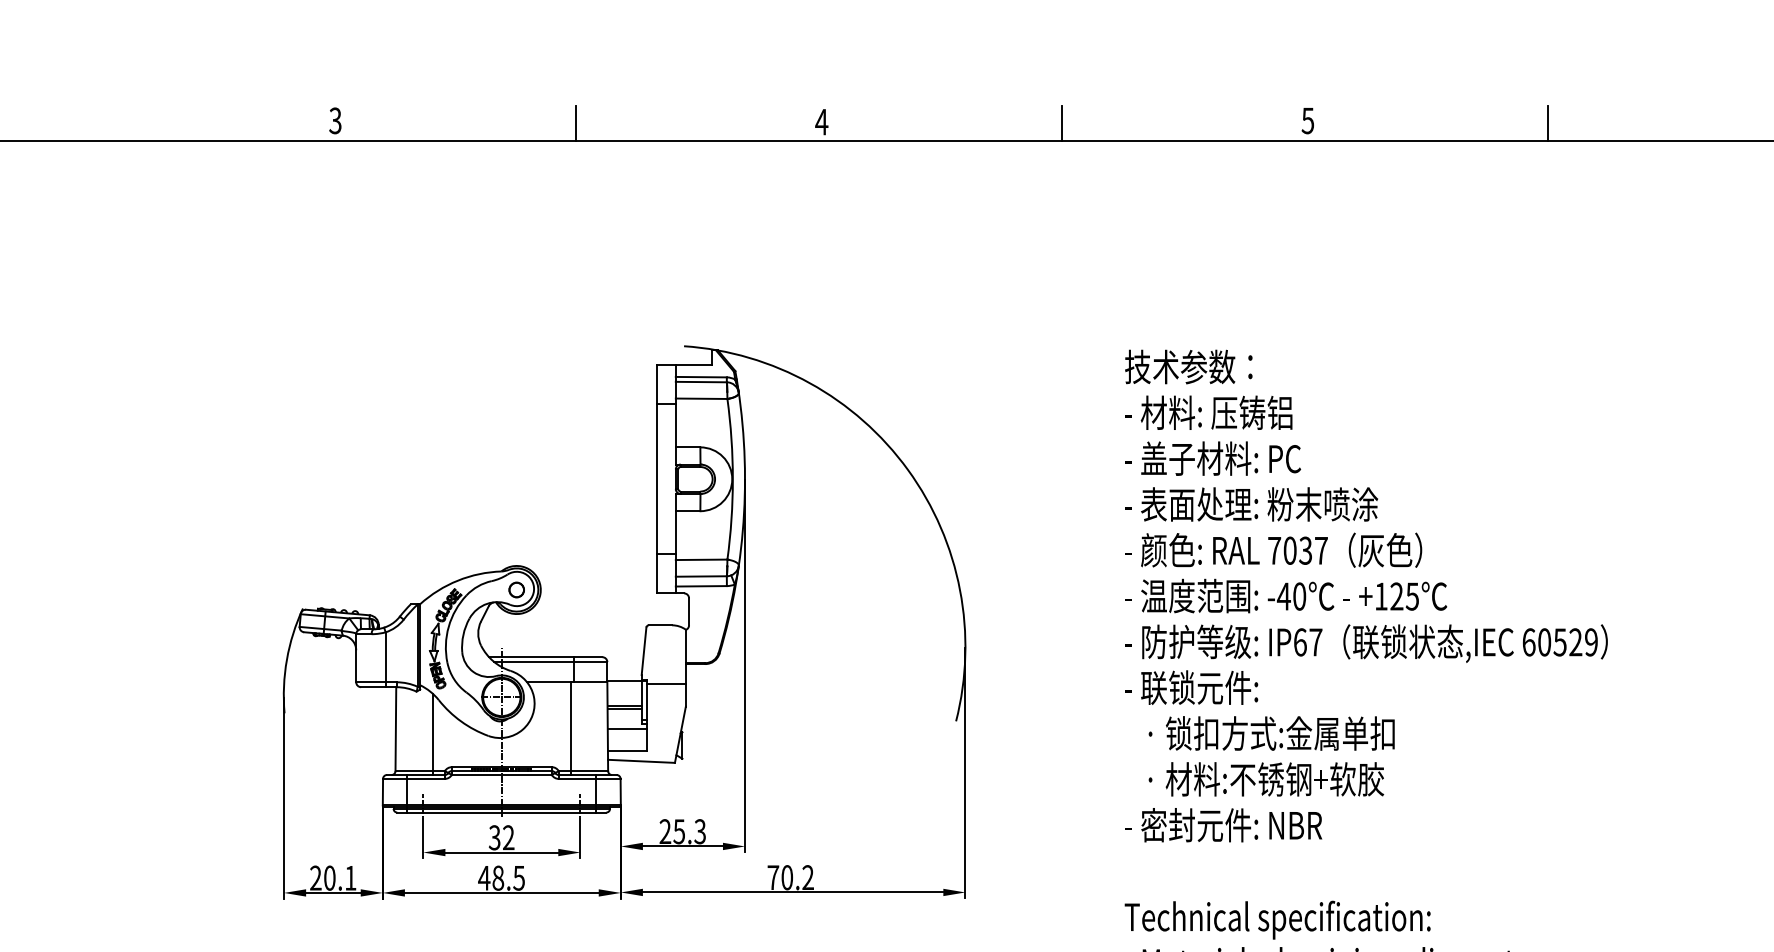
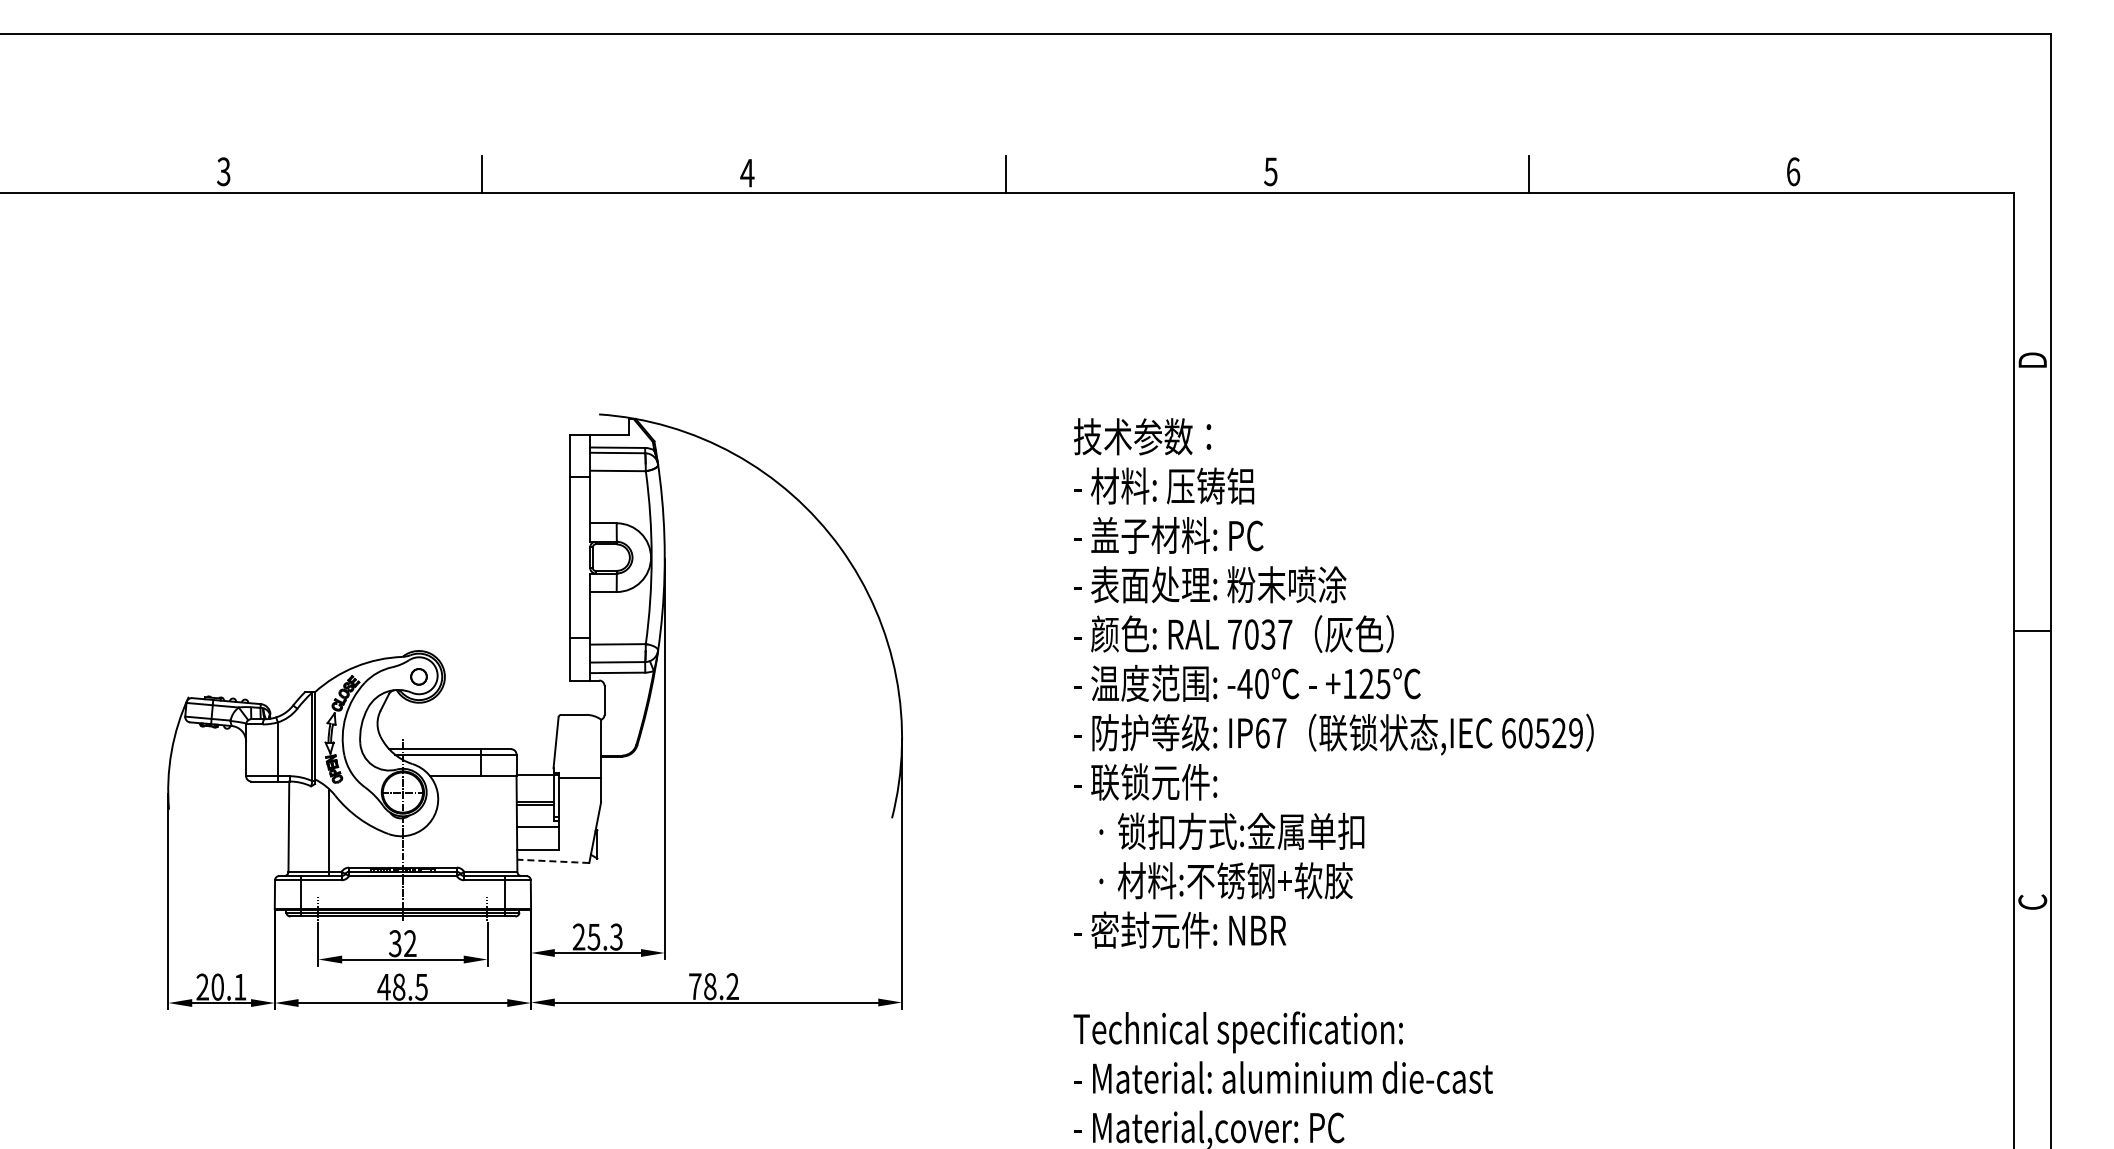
line: (570, 728) -> (476, 825), removed
line: (640, 761) -> (552, 861), solid -> dashed
text: (787, 877) -> (710, 986), 70.2 -> 78.2

